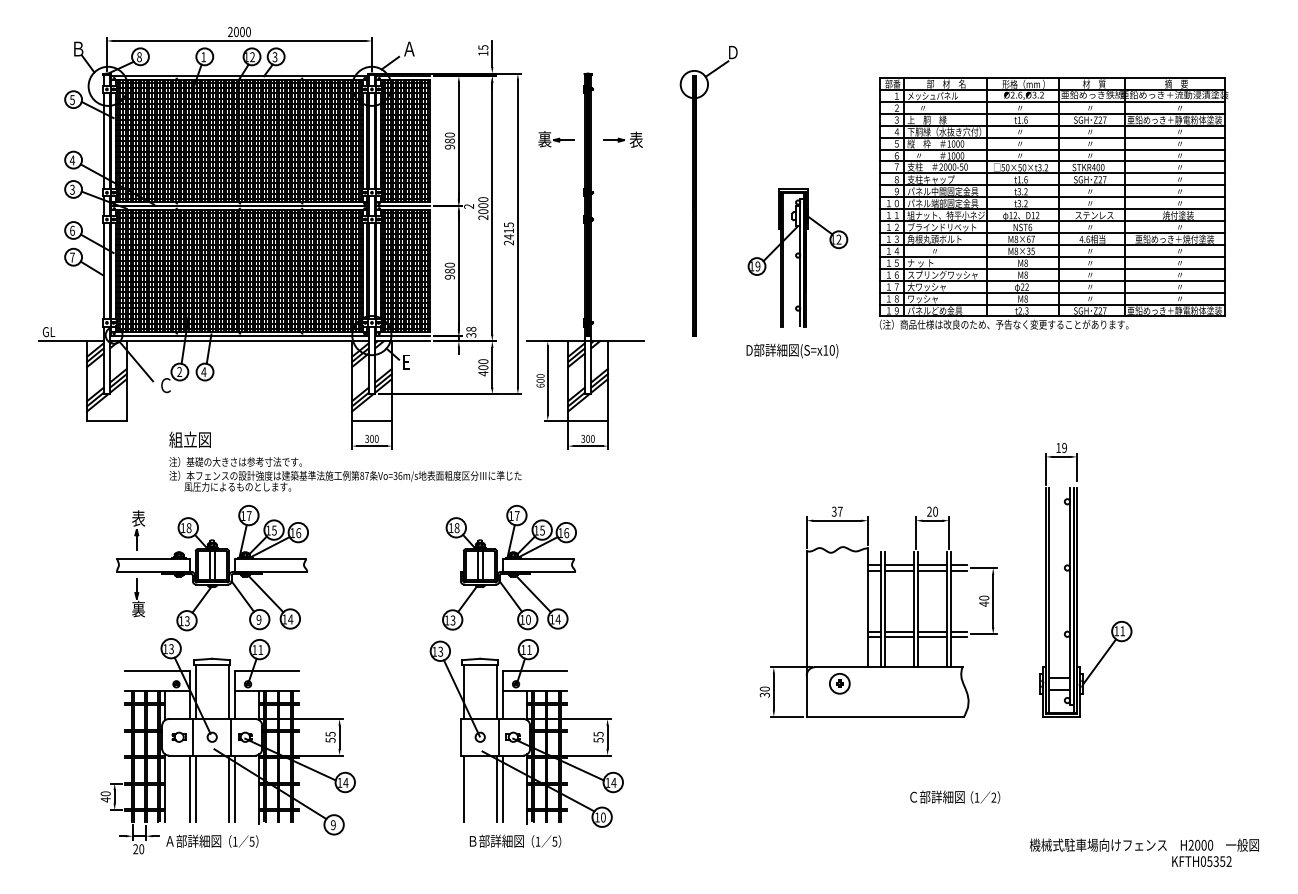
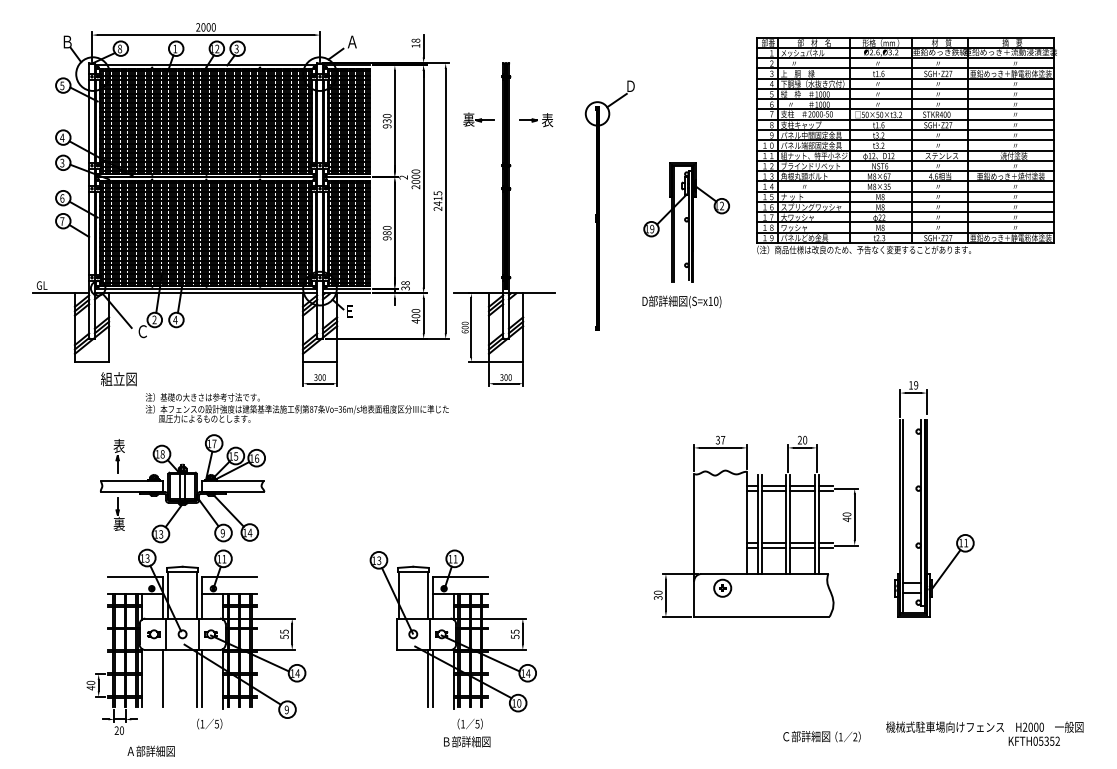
text: (483, 47) -> (416, 40), 15 -> 18
text: (449, 140) -> (386, 120), 980 -> 930
part: (696, 191) -> (599, 205), moved
part: (1053, 203) -> (906, 145), moved
text: (189, 439) -> (118, 378), moved
part: (509, 567) -> (438, 488), removed
line: (195, 788) -> (168, 678), removed
line: (463, 788) -> (398, 678), removed
text: (955, 796) -> (822, 736), moved
text: (193, 840) -> (151, 750), moved
text: (496, 840) -> (466, 741), moved

